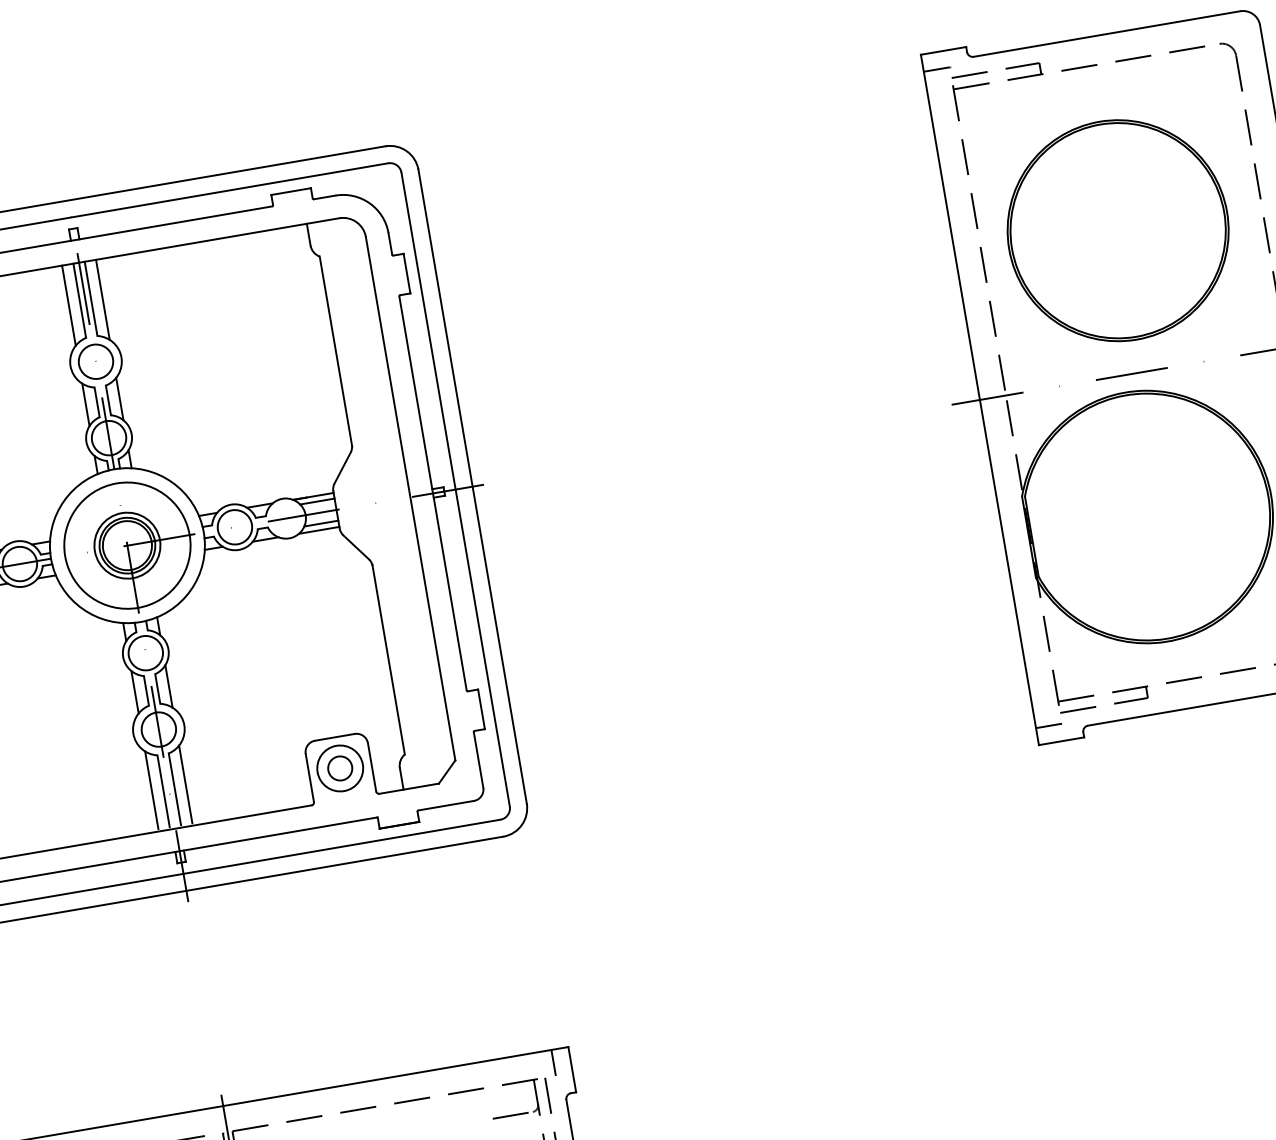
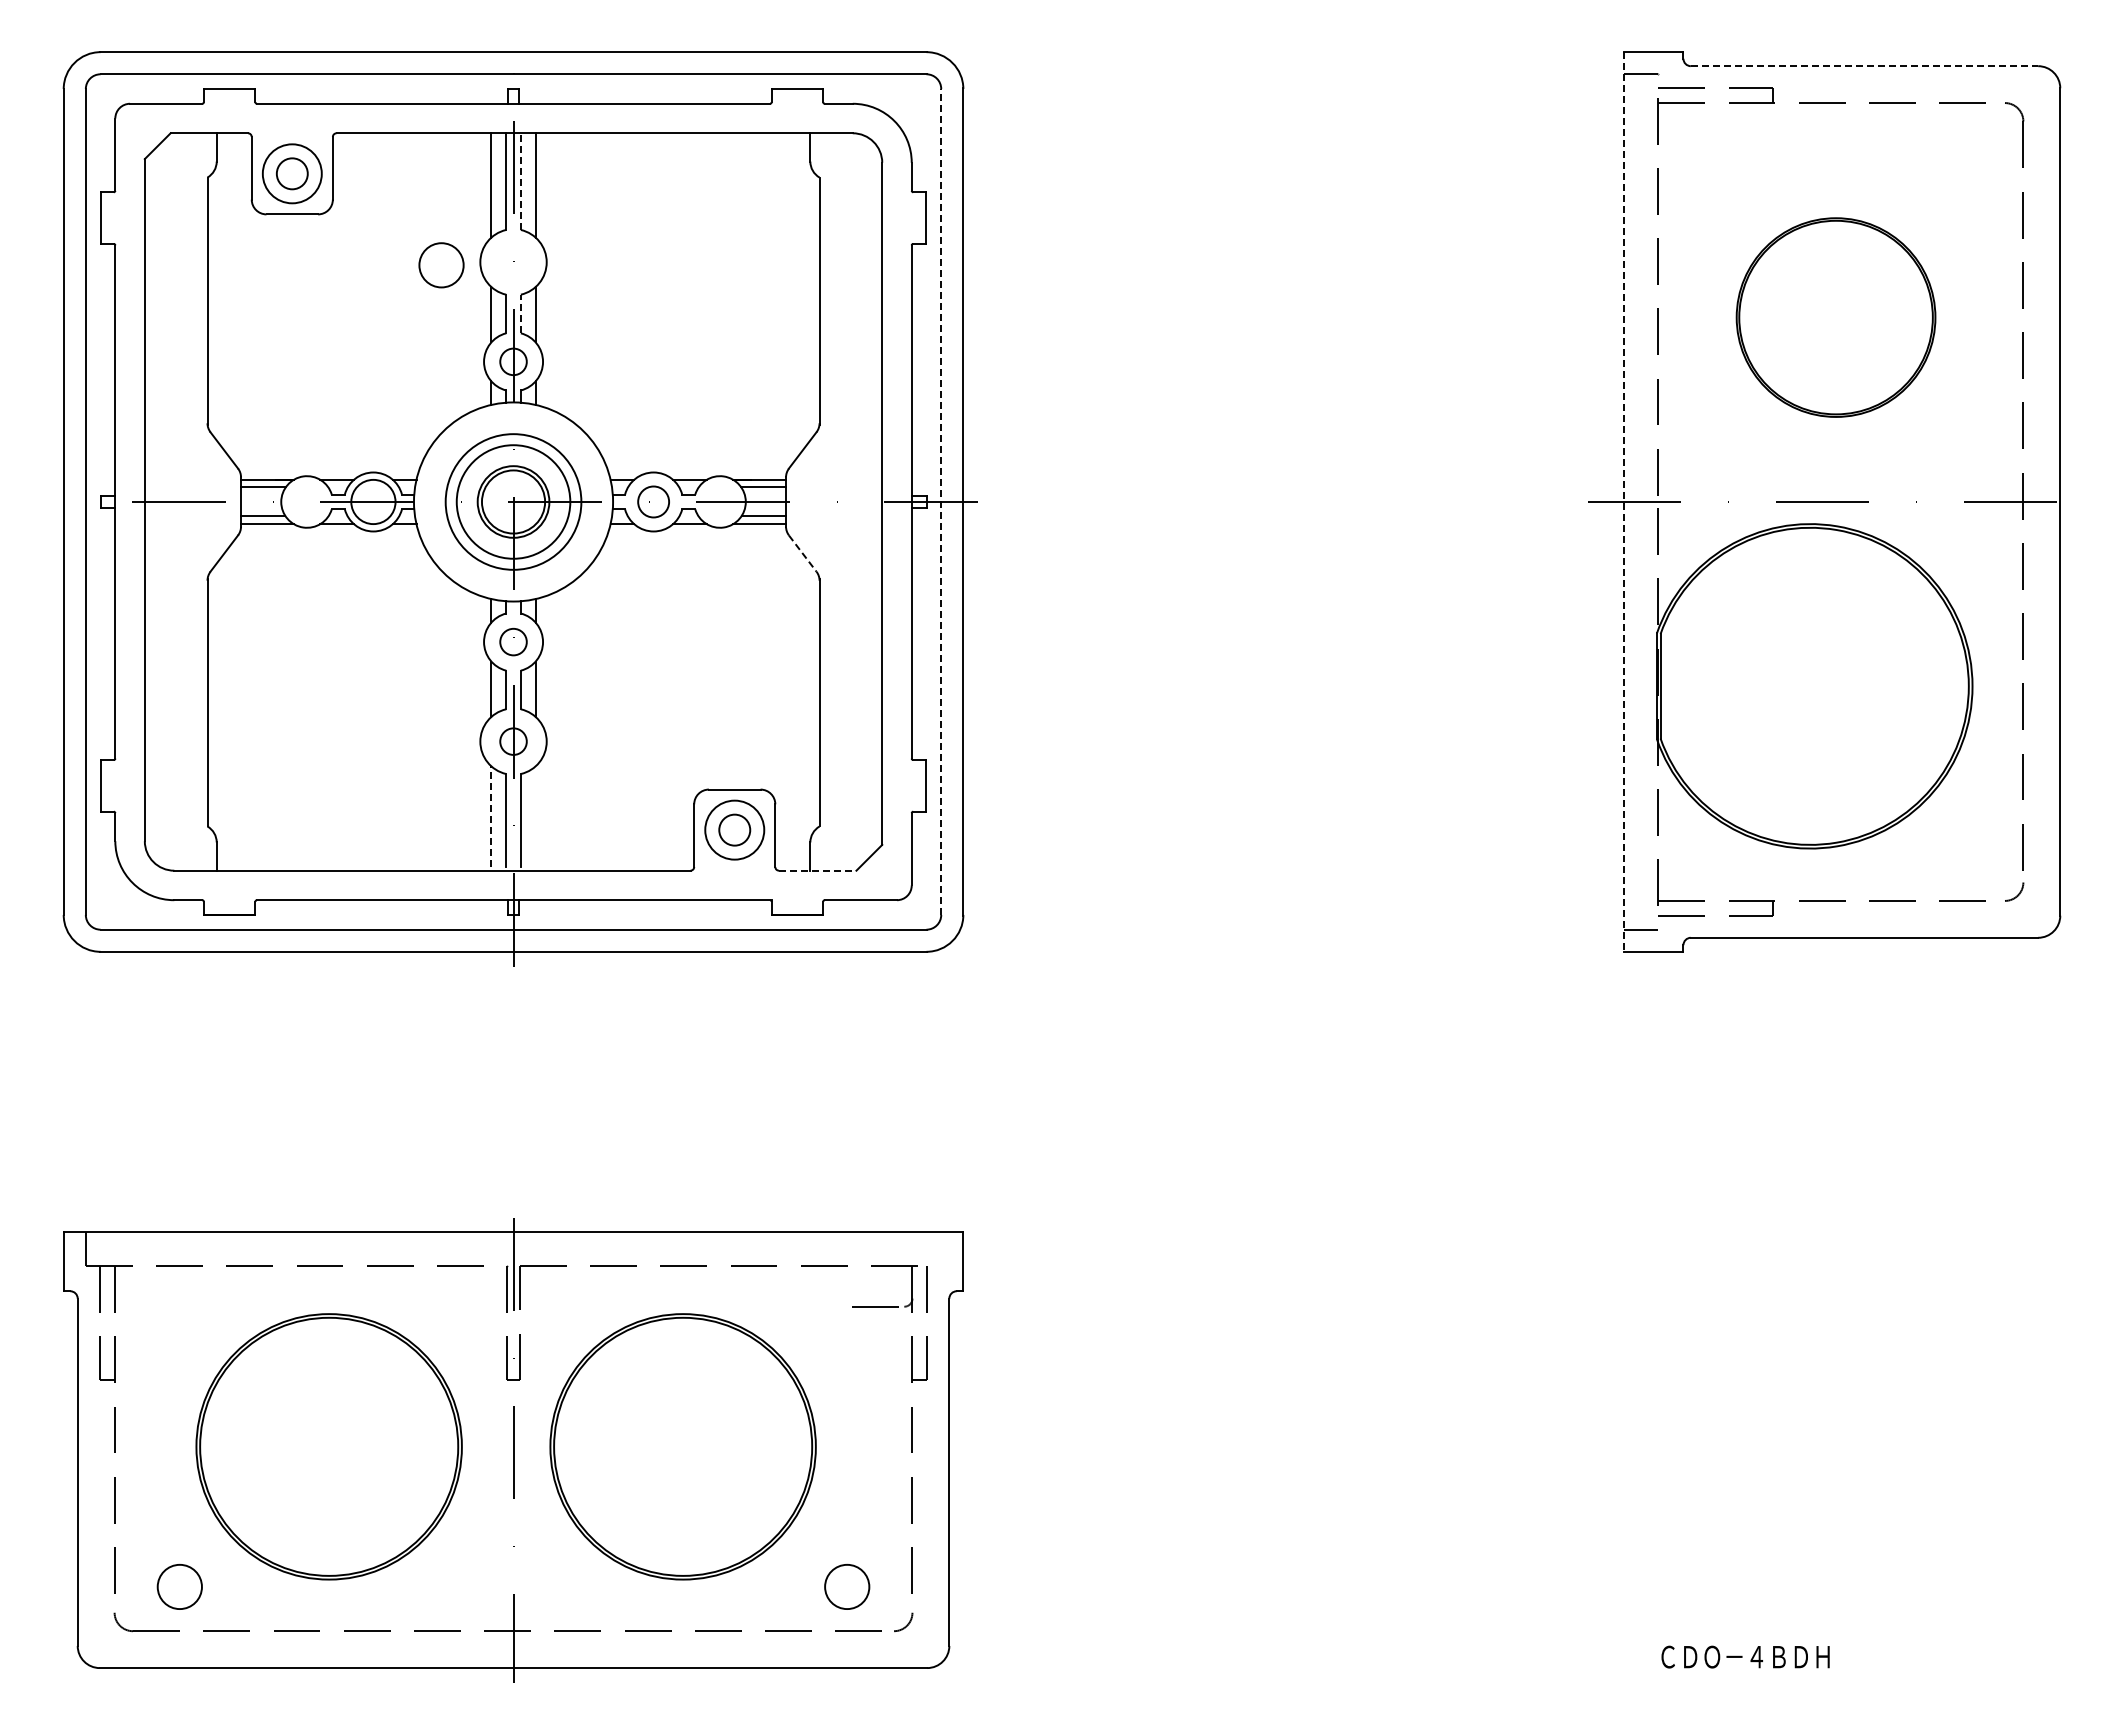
line: (1107, 34) -> (1864, 66), solid -> dashed
part: (1117, 230) -> (1835, 317), size x0.7
line: (90, 298) -> (520, 181), solid -> dashed
circle: (95, 361) -> (441, 265), moved
line: (979, 399) -> (1624, 501), solid -> dashed
line: (108, 400) -> (520, 313), solid -> dashed
circle: (108, 437) -> (513, 361), size x0.6
line: (455, 489) -> (941, 501), solid -> dashed
circle: (234, 526) -> (653, 501), size x0.7
circle: (127, 545) -> (513, 501), size x0.7
circle: (127, 545) -> (513, 501), size x1.6
line: (355, 547) -> (802, 553), solid -> dashed
circle: (145, 652) -> (513, 641), size x0.6
circle: (158, 729) -> (513, 741), size x0.6
line: (185, 784) -> (535, 816), removed
line: (409, 788) -> (817, 870), solid -> dashed
line: (151, 789) -> (491, 816), solid -> dashed
line: (553, 1063) -> (941, 1249), removed

